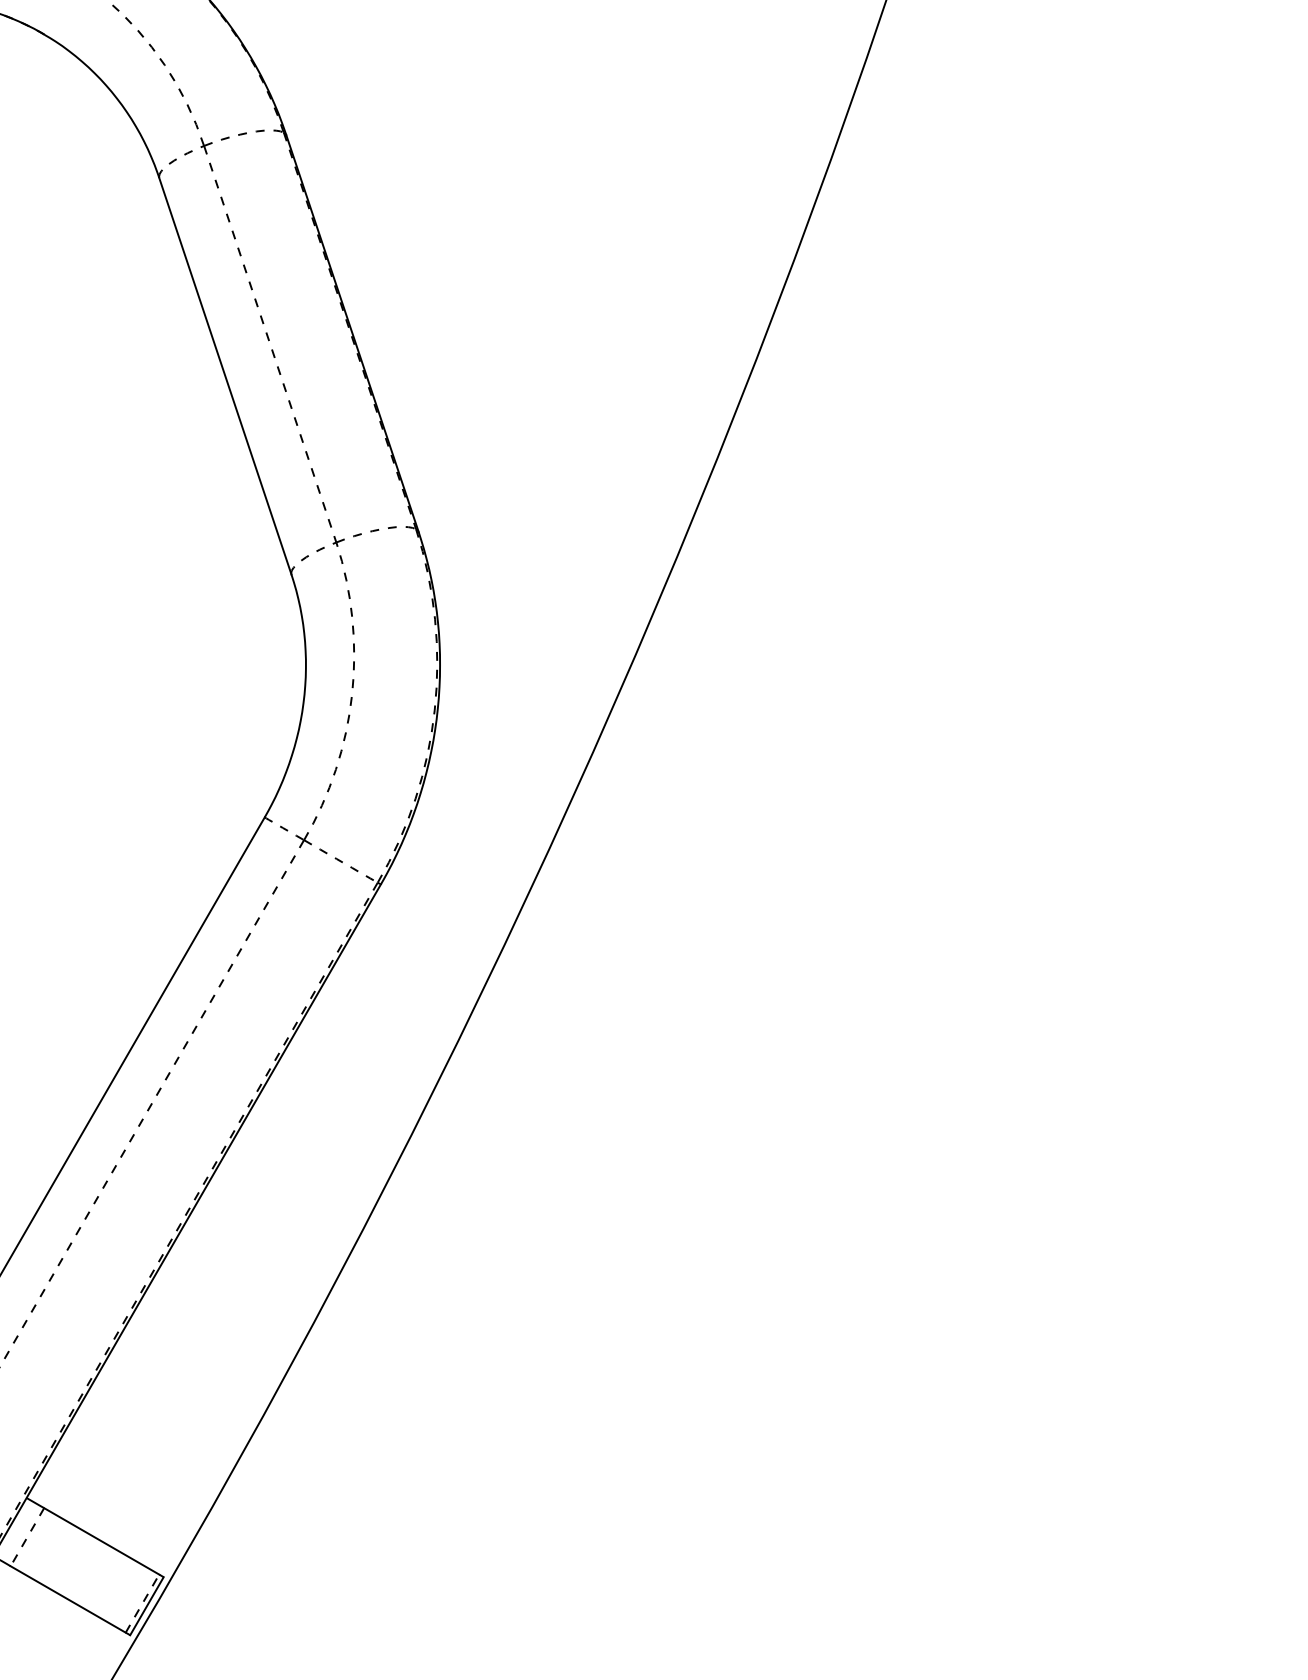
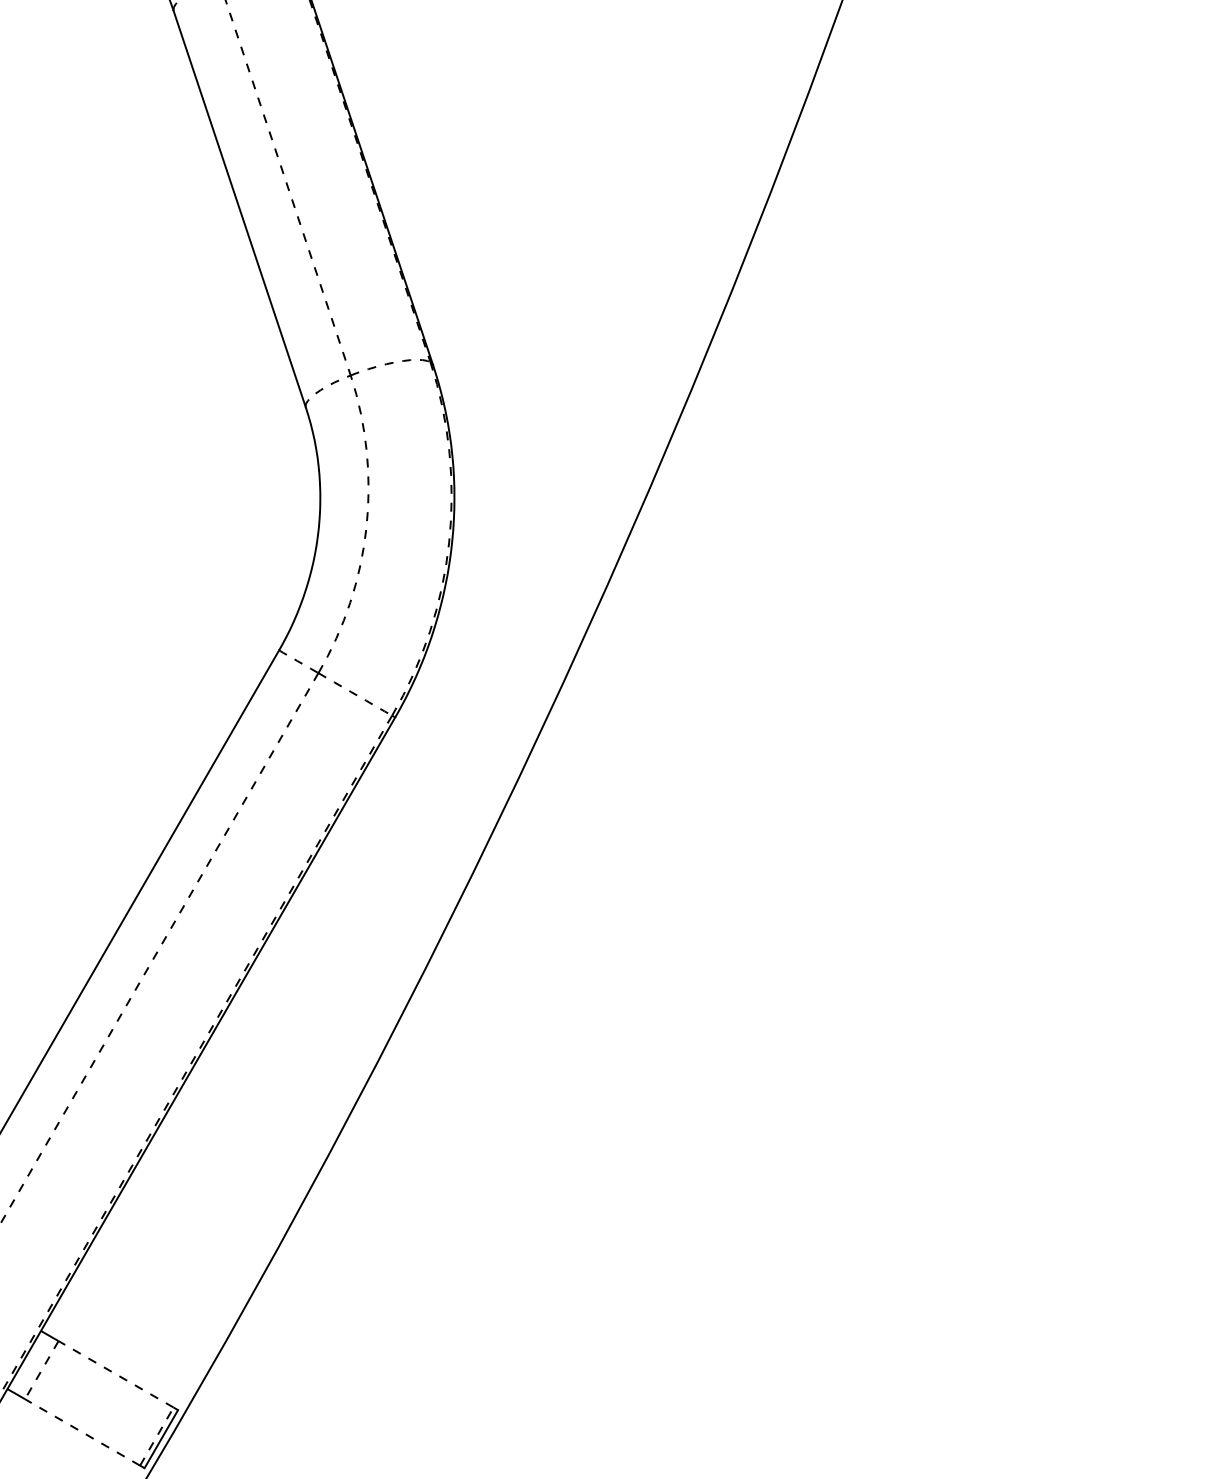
line: (101, 1541) -> (115, 1374), solid -> dashed
line: (67, 1599) -> (81, 1432), solid -> dashed

